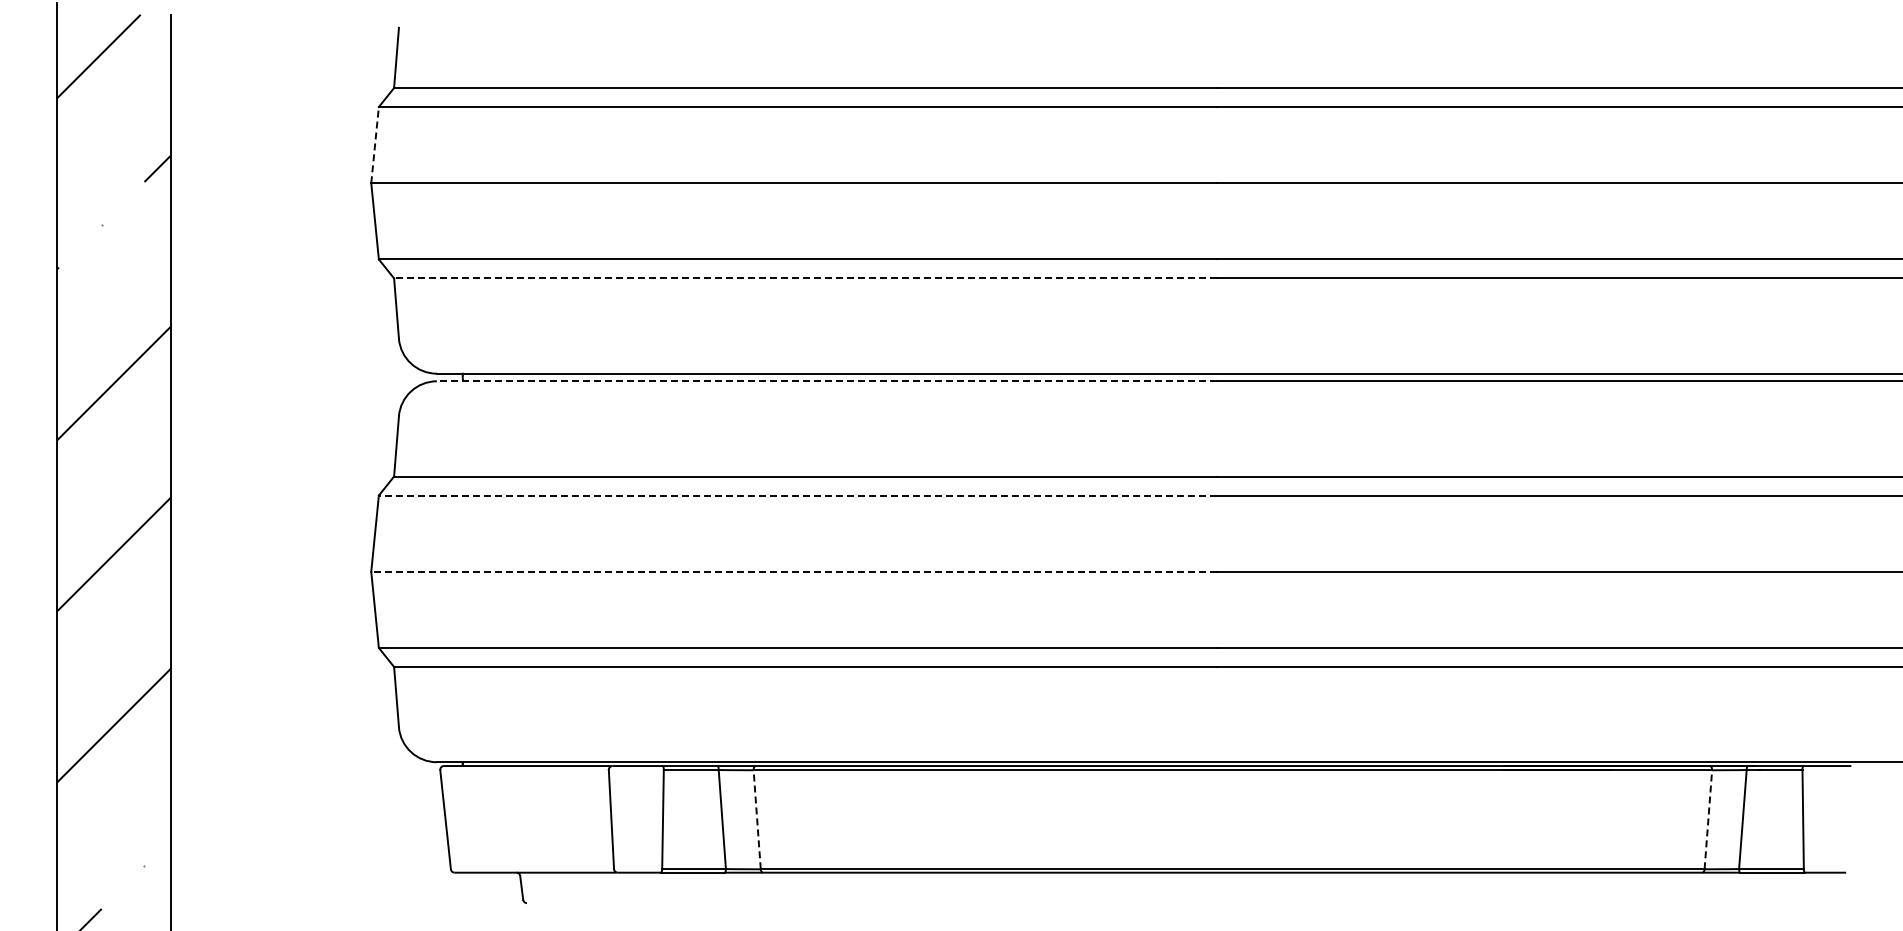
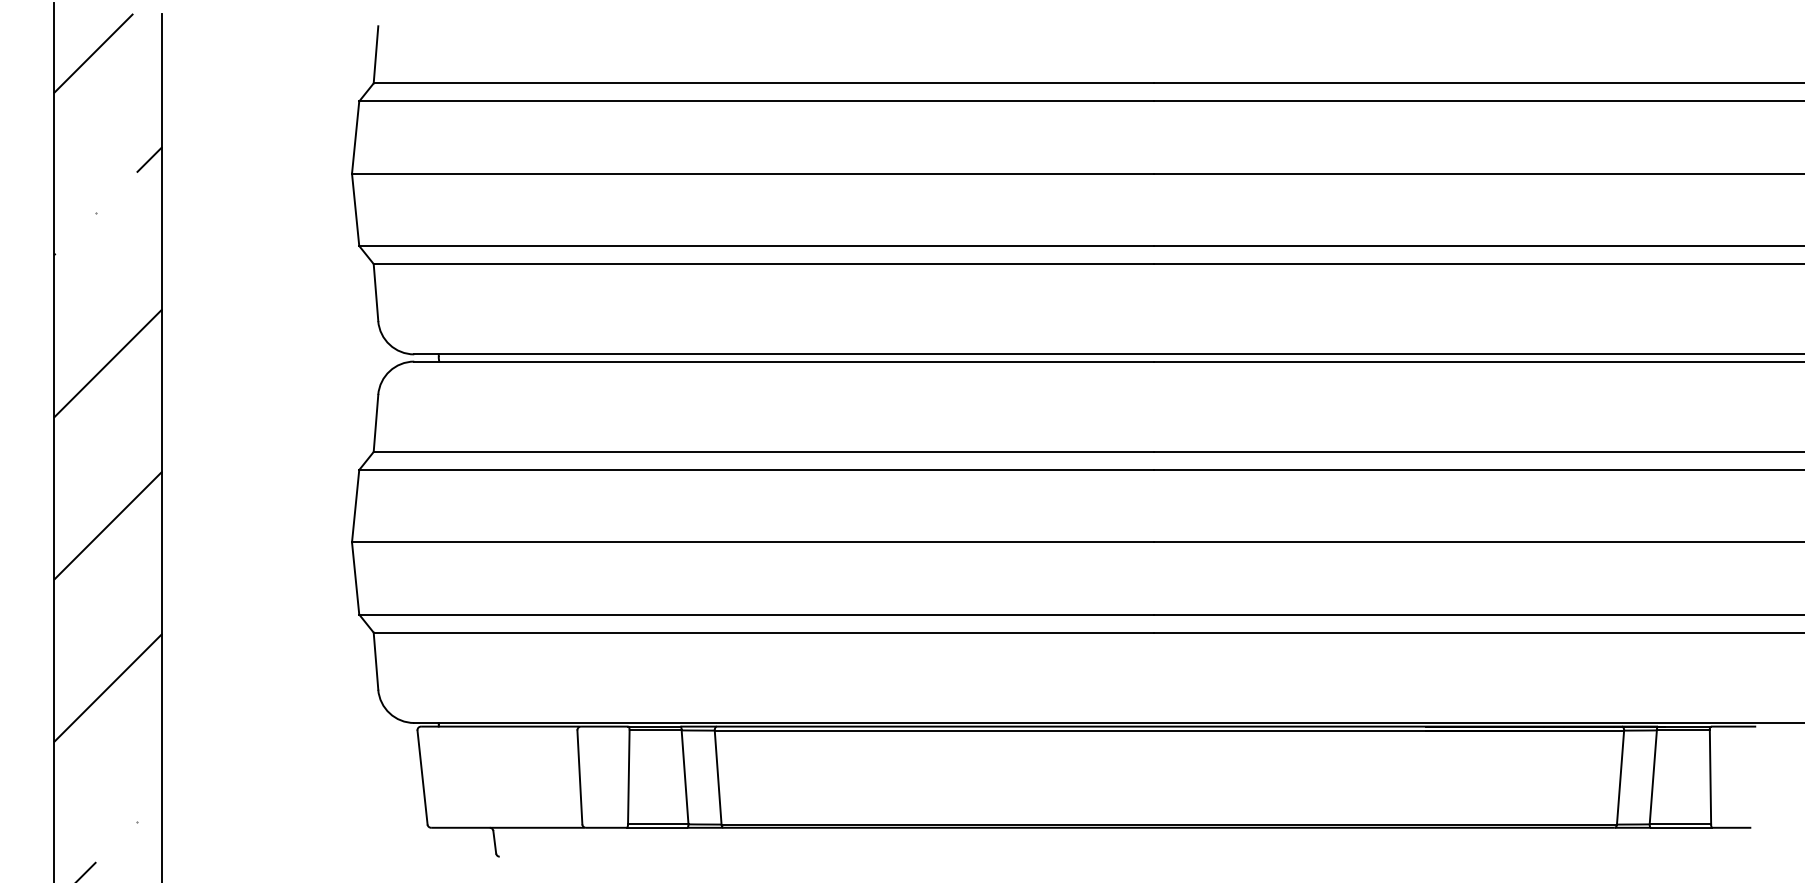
line: (375, 144) -> (356, 136), dashed -> solid
line: (805, 278) -> (763, 264), dashed -> solid
line: (826, 381) -> (783, 361), dashed -> solid
line: (797, 495) -> (756, 469), dashed -> solid
line: (794, 571) -> (753, 542), dashed -> solid
line: (757, 819) -> (718, 777), dashed -> solid
line: (1708, 819) -> (1620, 777), dashed -> solid

